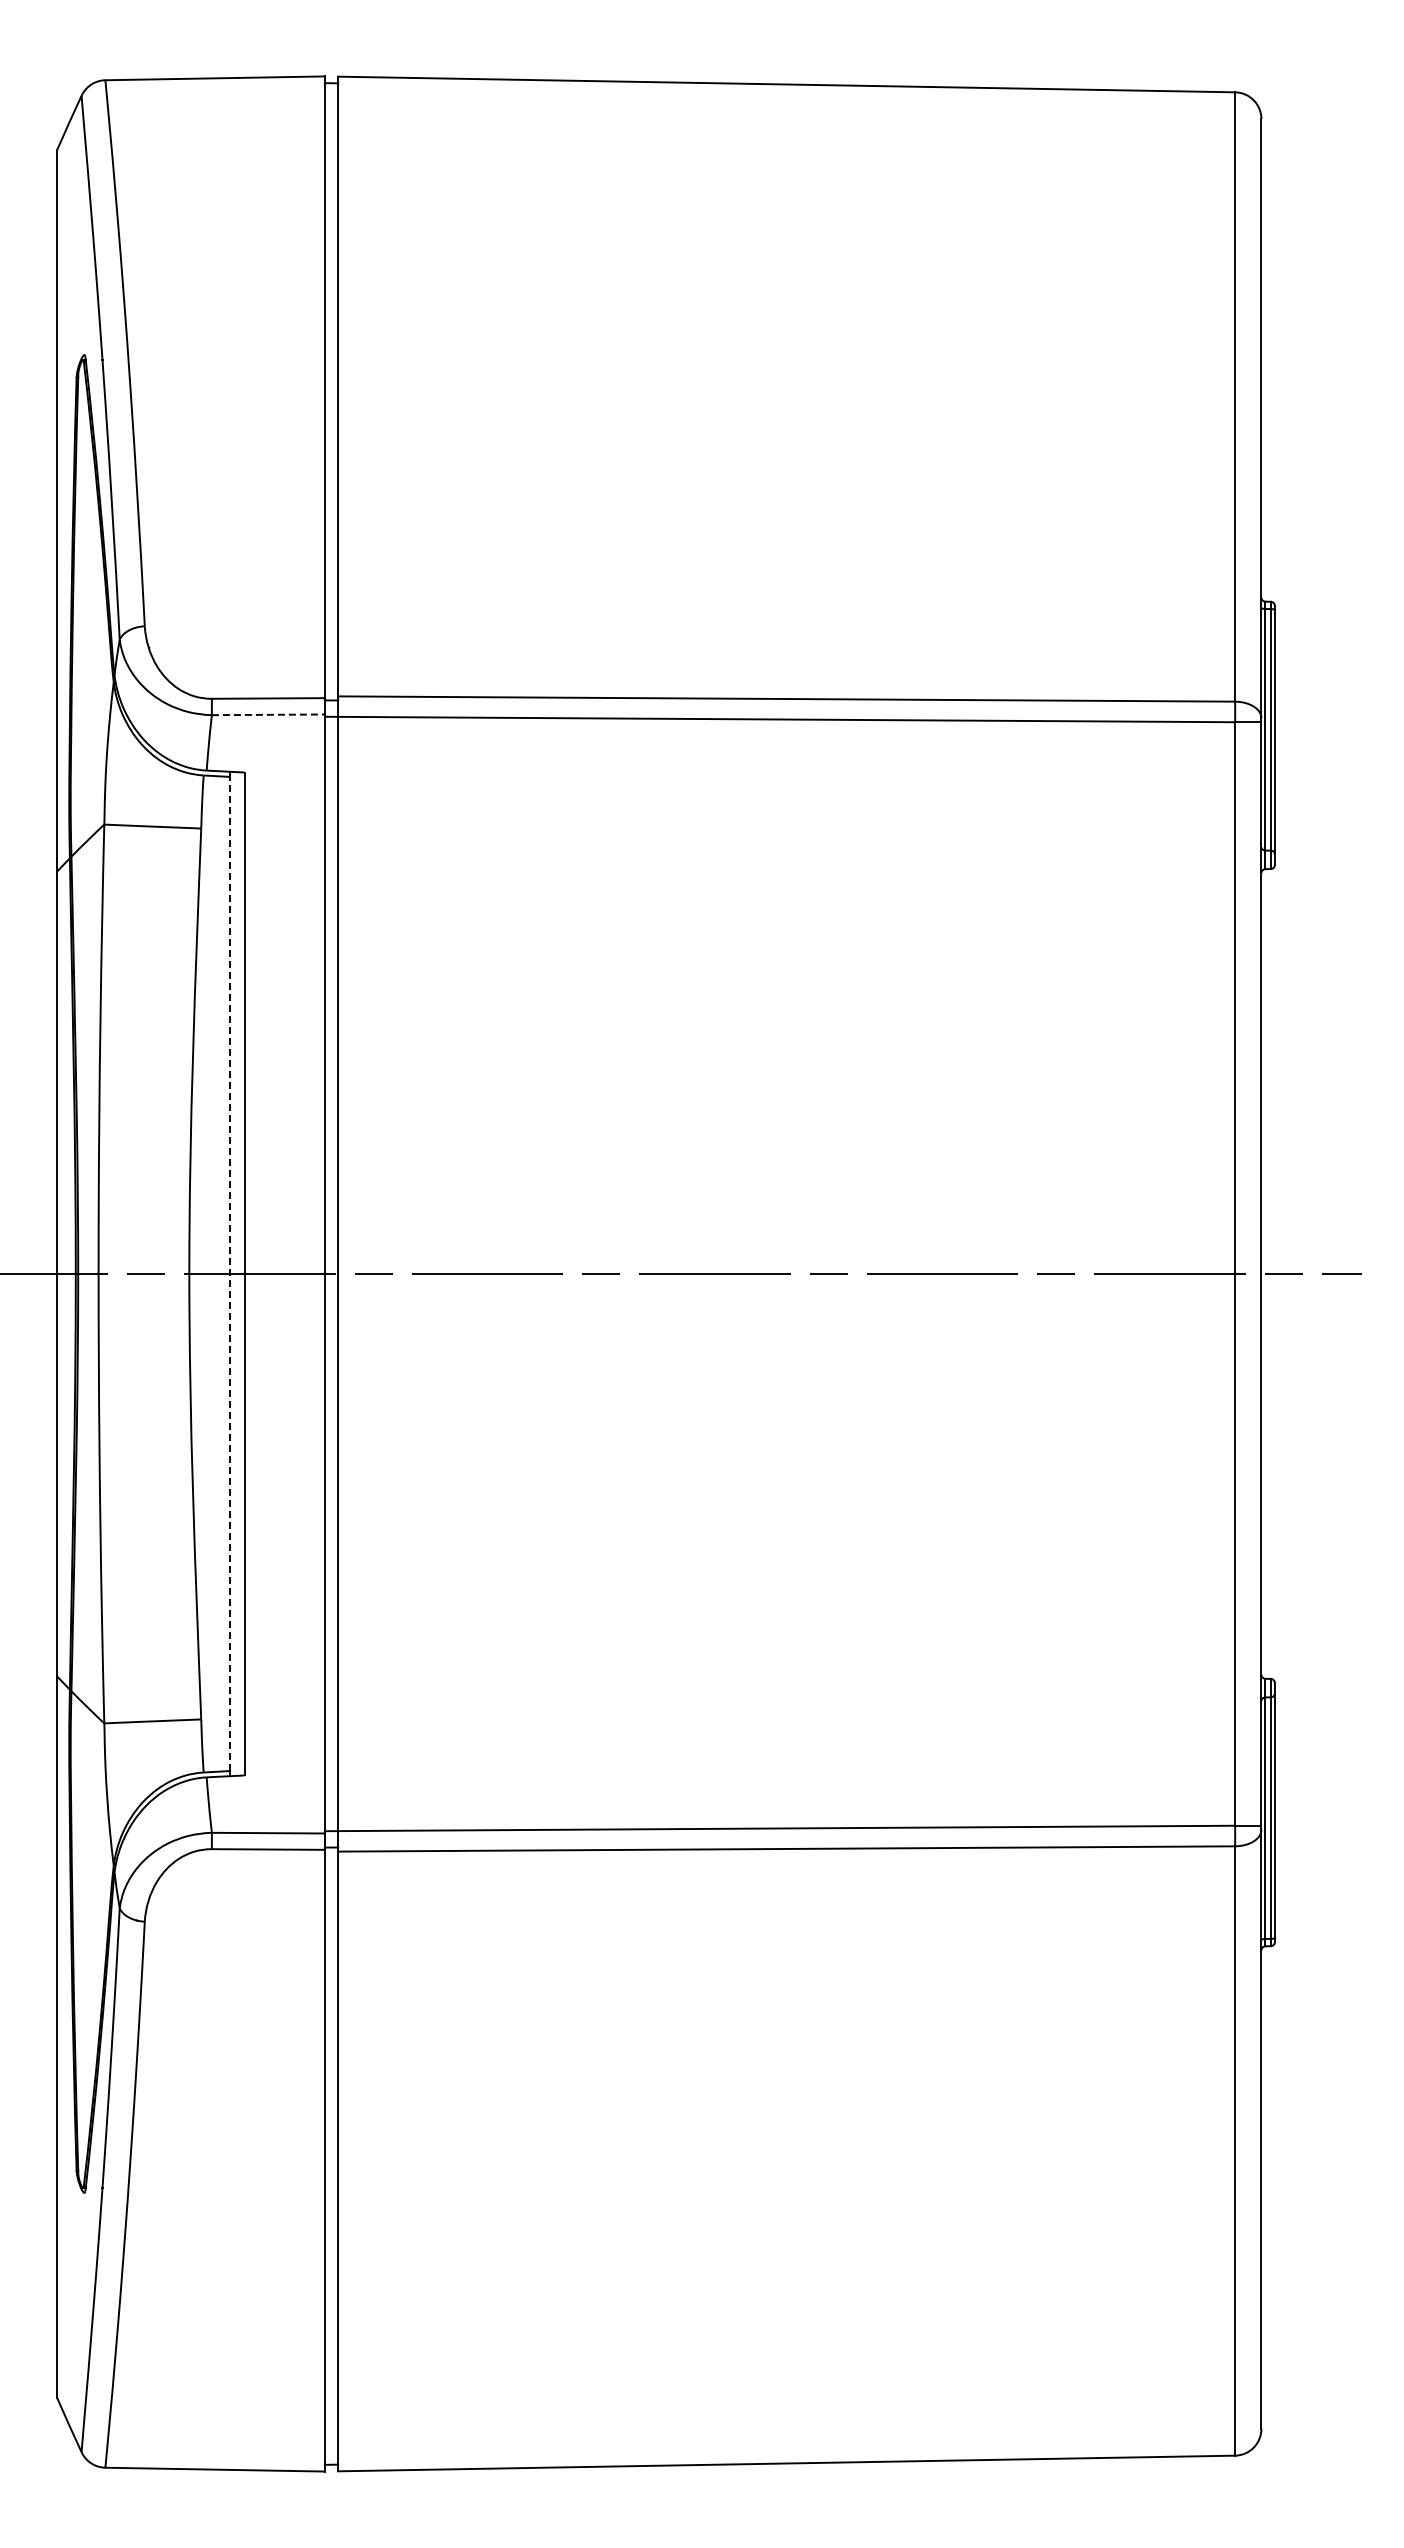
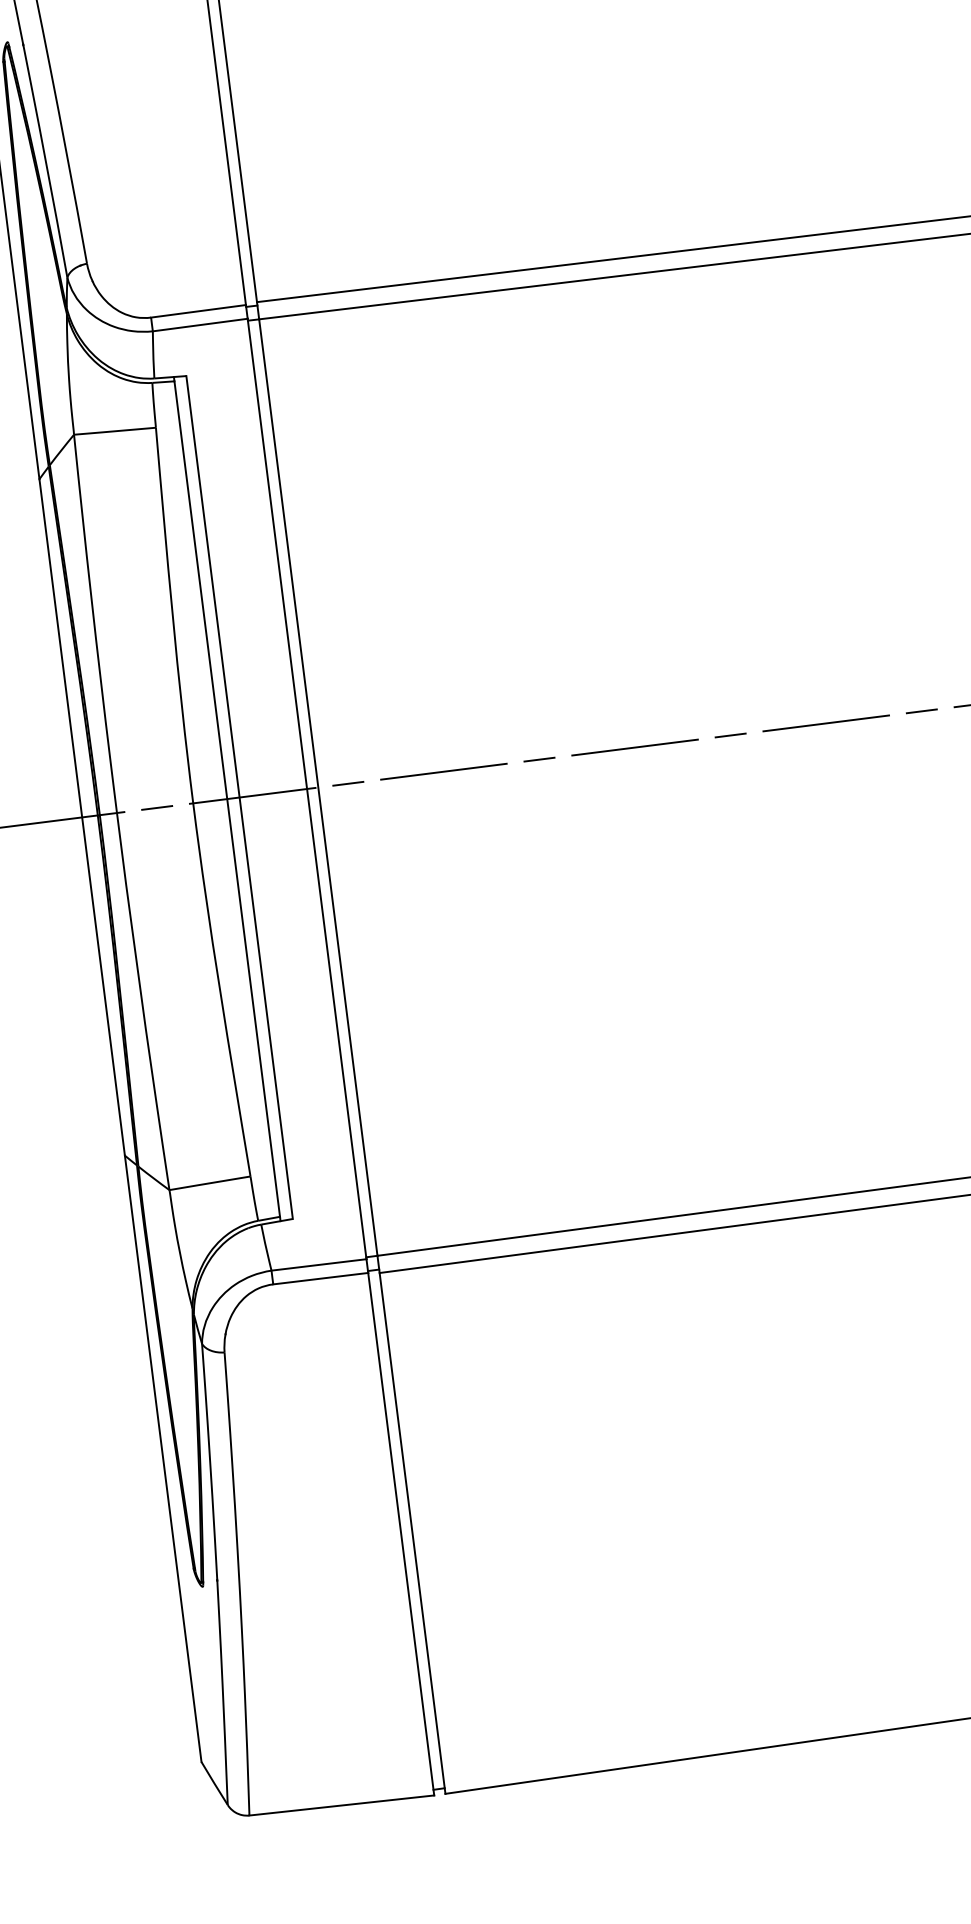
line: (268, 714) -> (200, 324), dashed -> solid
line: (229, 1273) -> (226, 798), dashed -> solid

